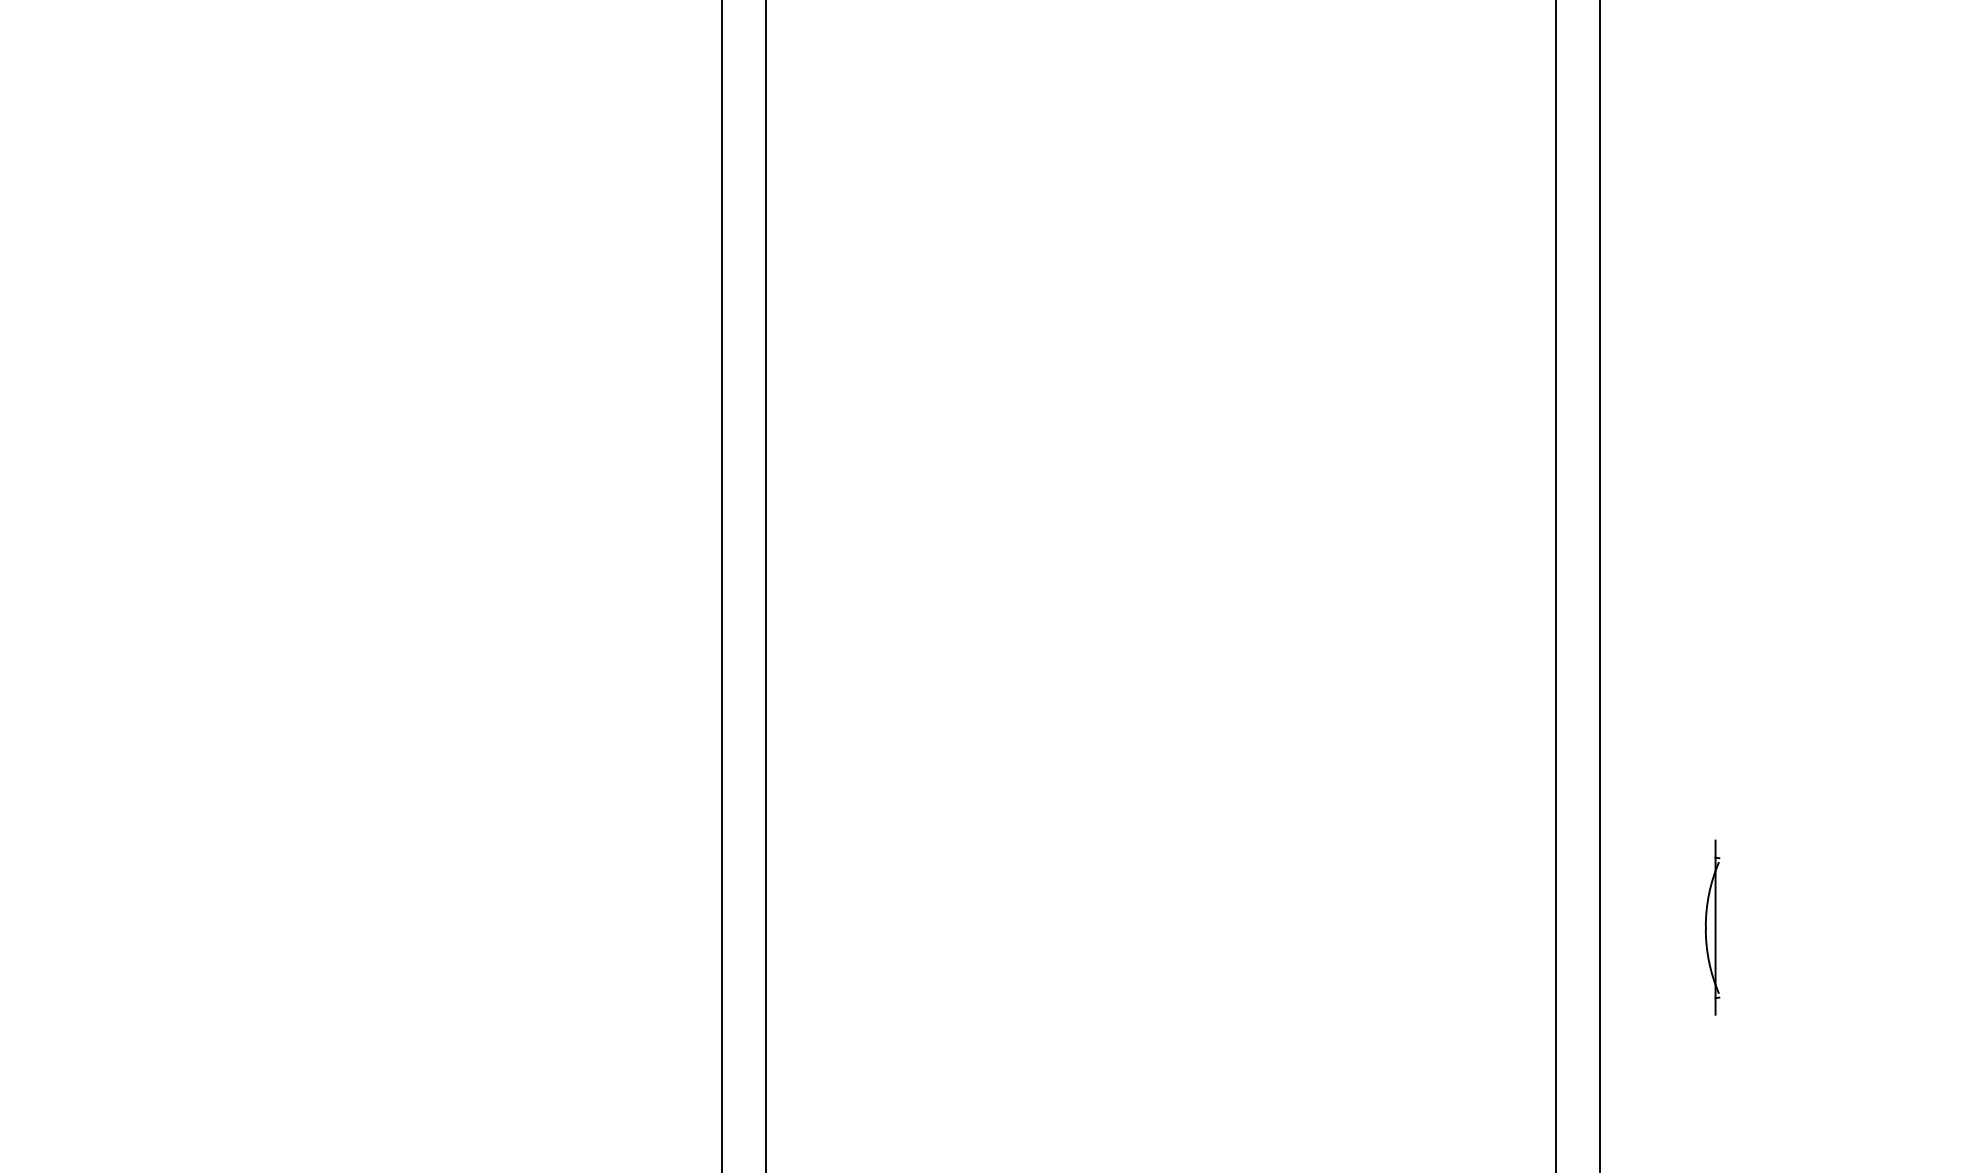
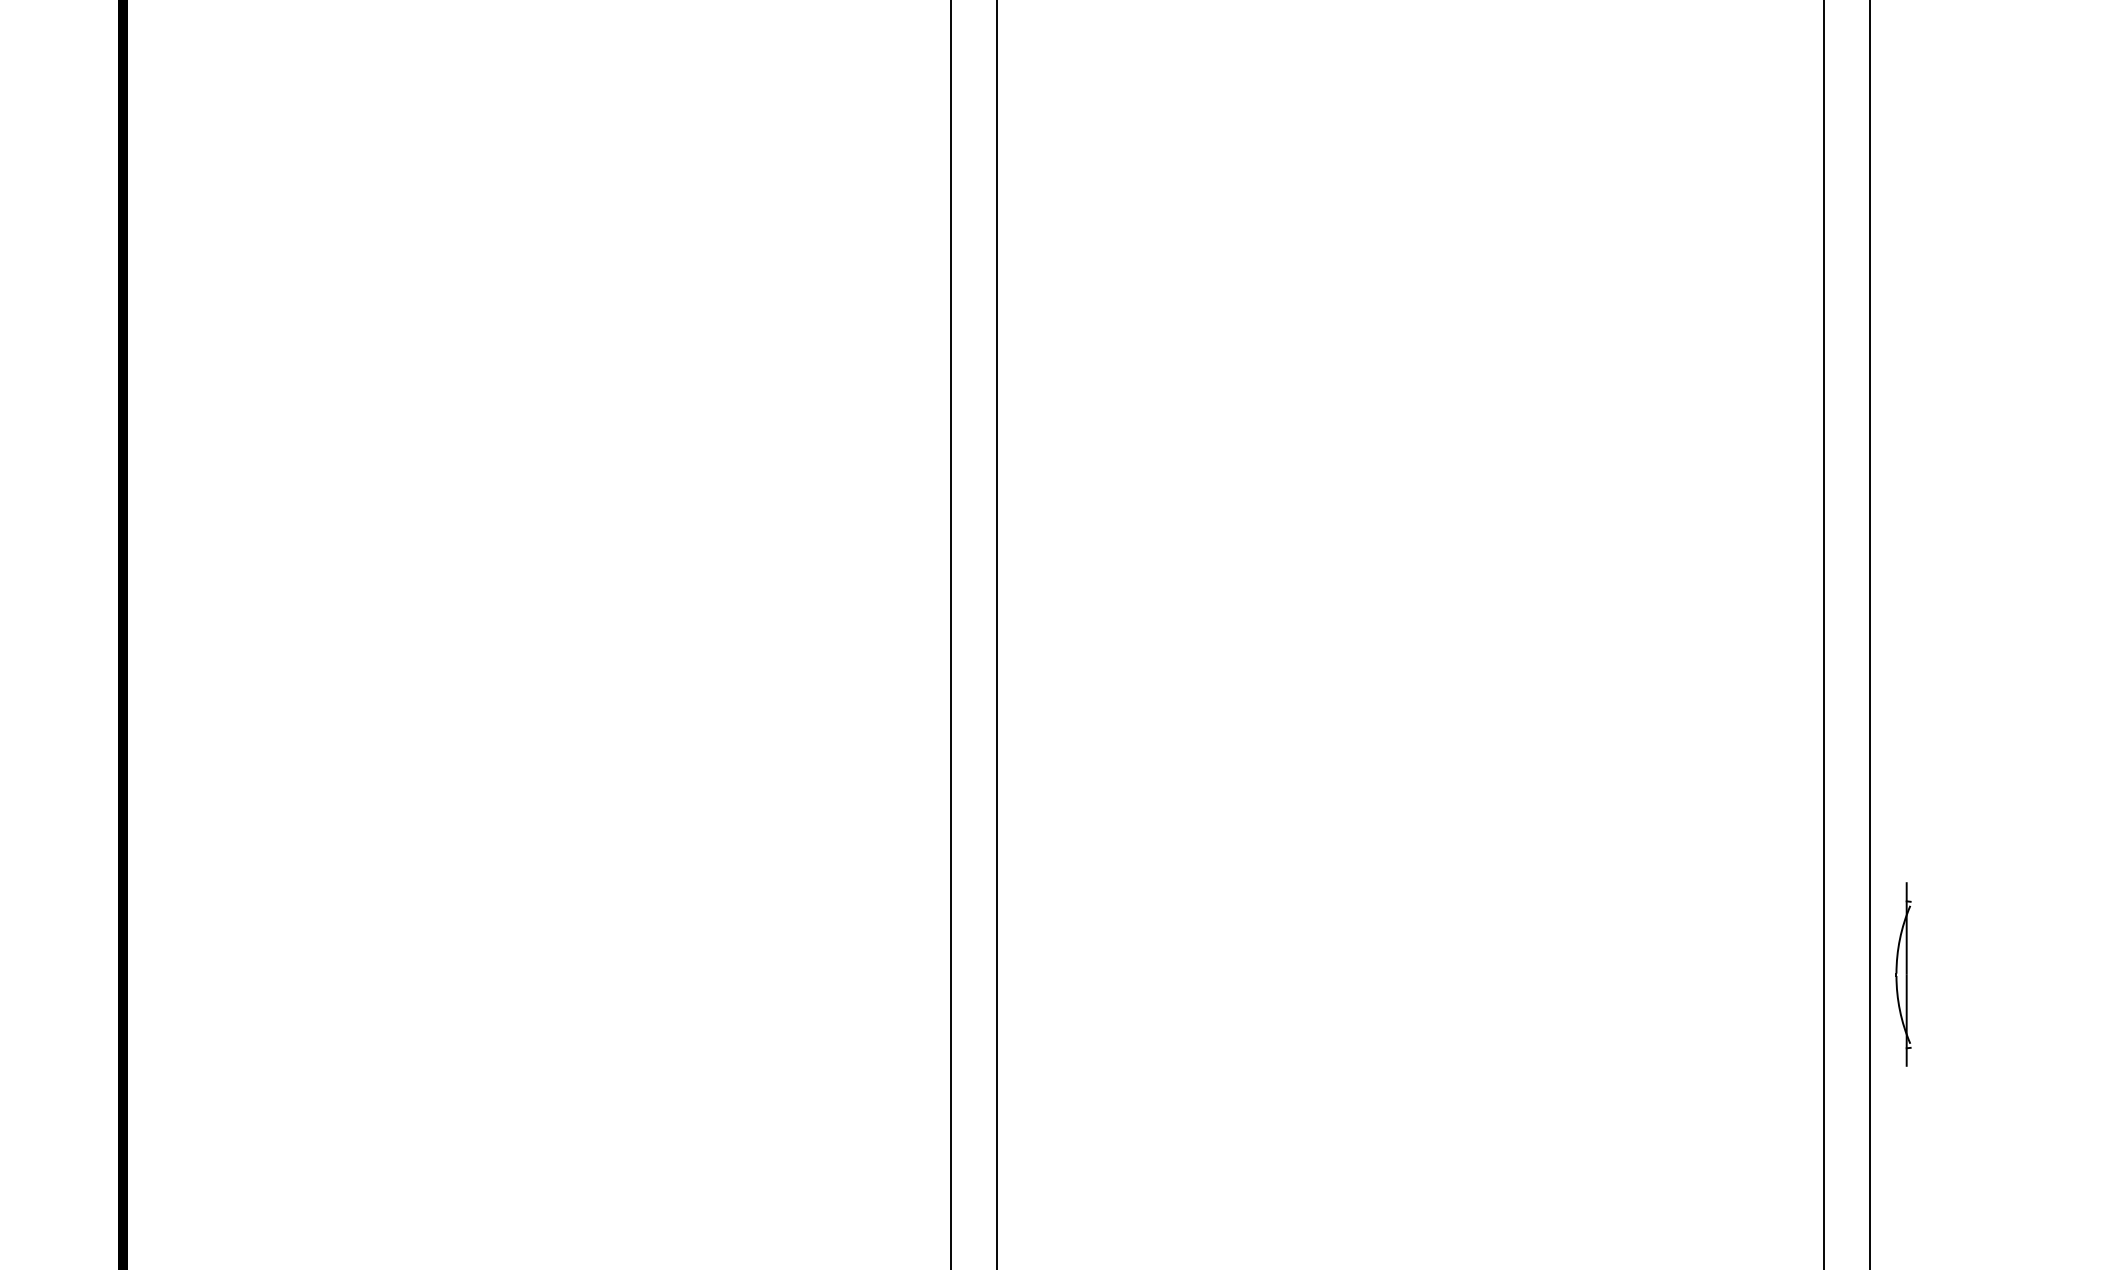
part: (1712, 927) -> (1903, 974), moved

